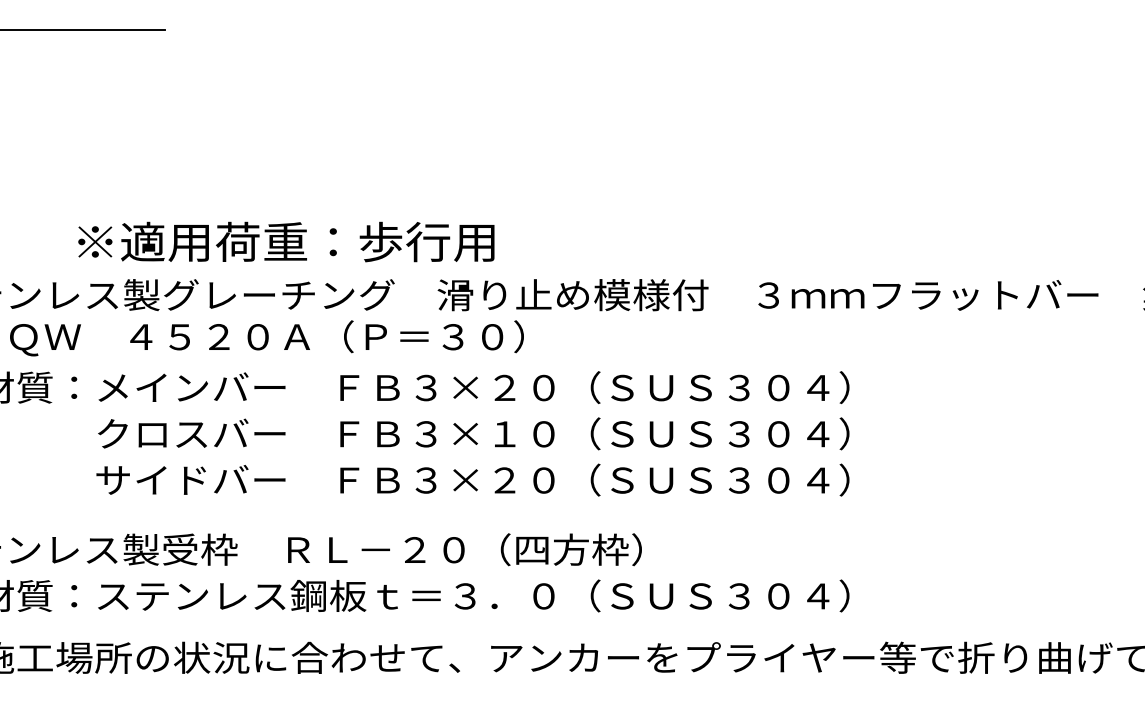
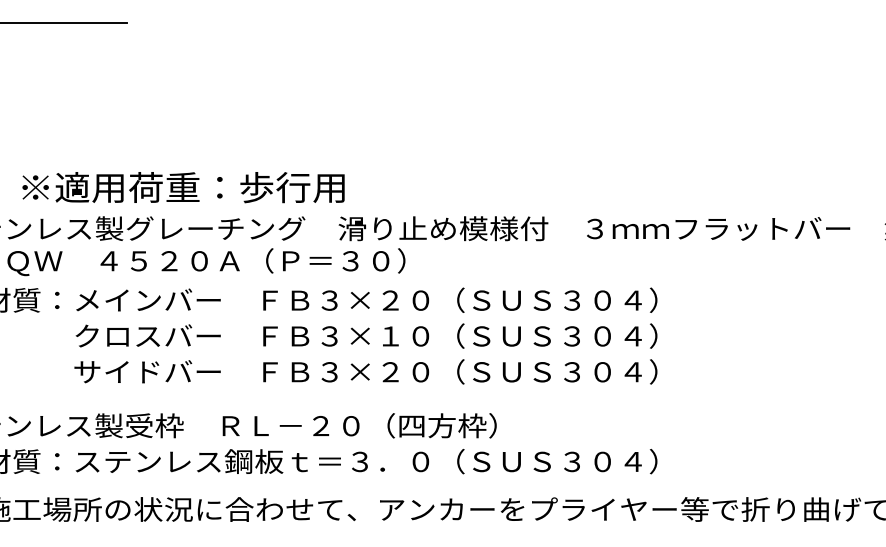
text: (286, 241) -> (183, 187), moved

